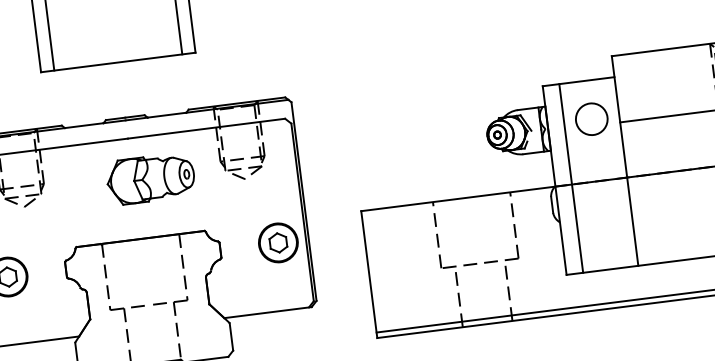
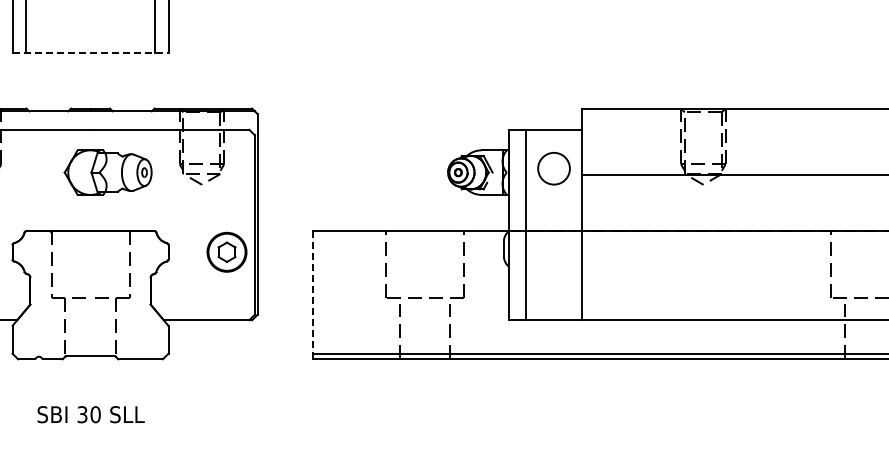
line: (118, 62) -> (90, 52), solid -> dashed
line: (369, 273) -> (313, 294), solid -> dashed

